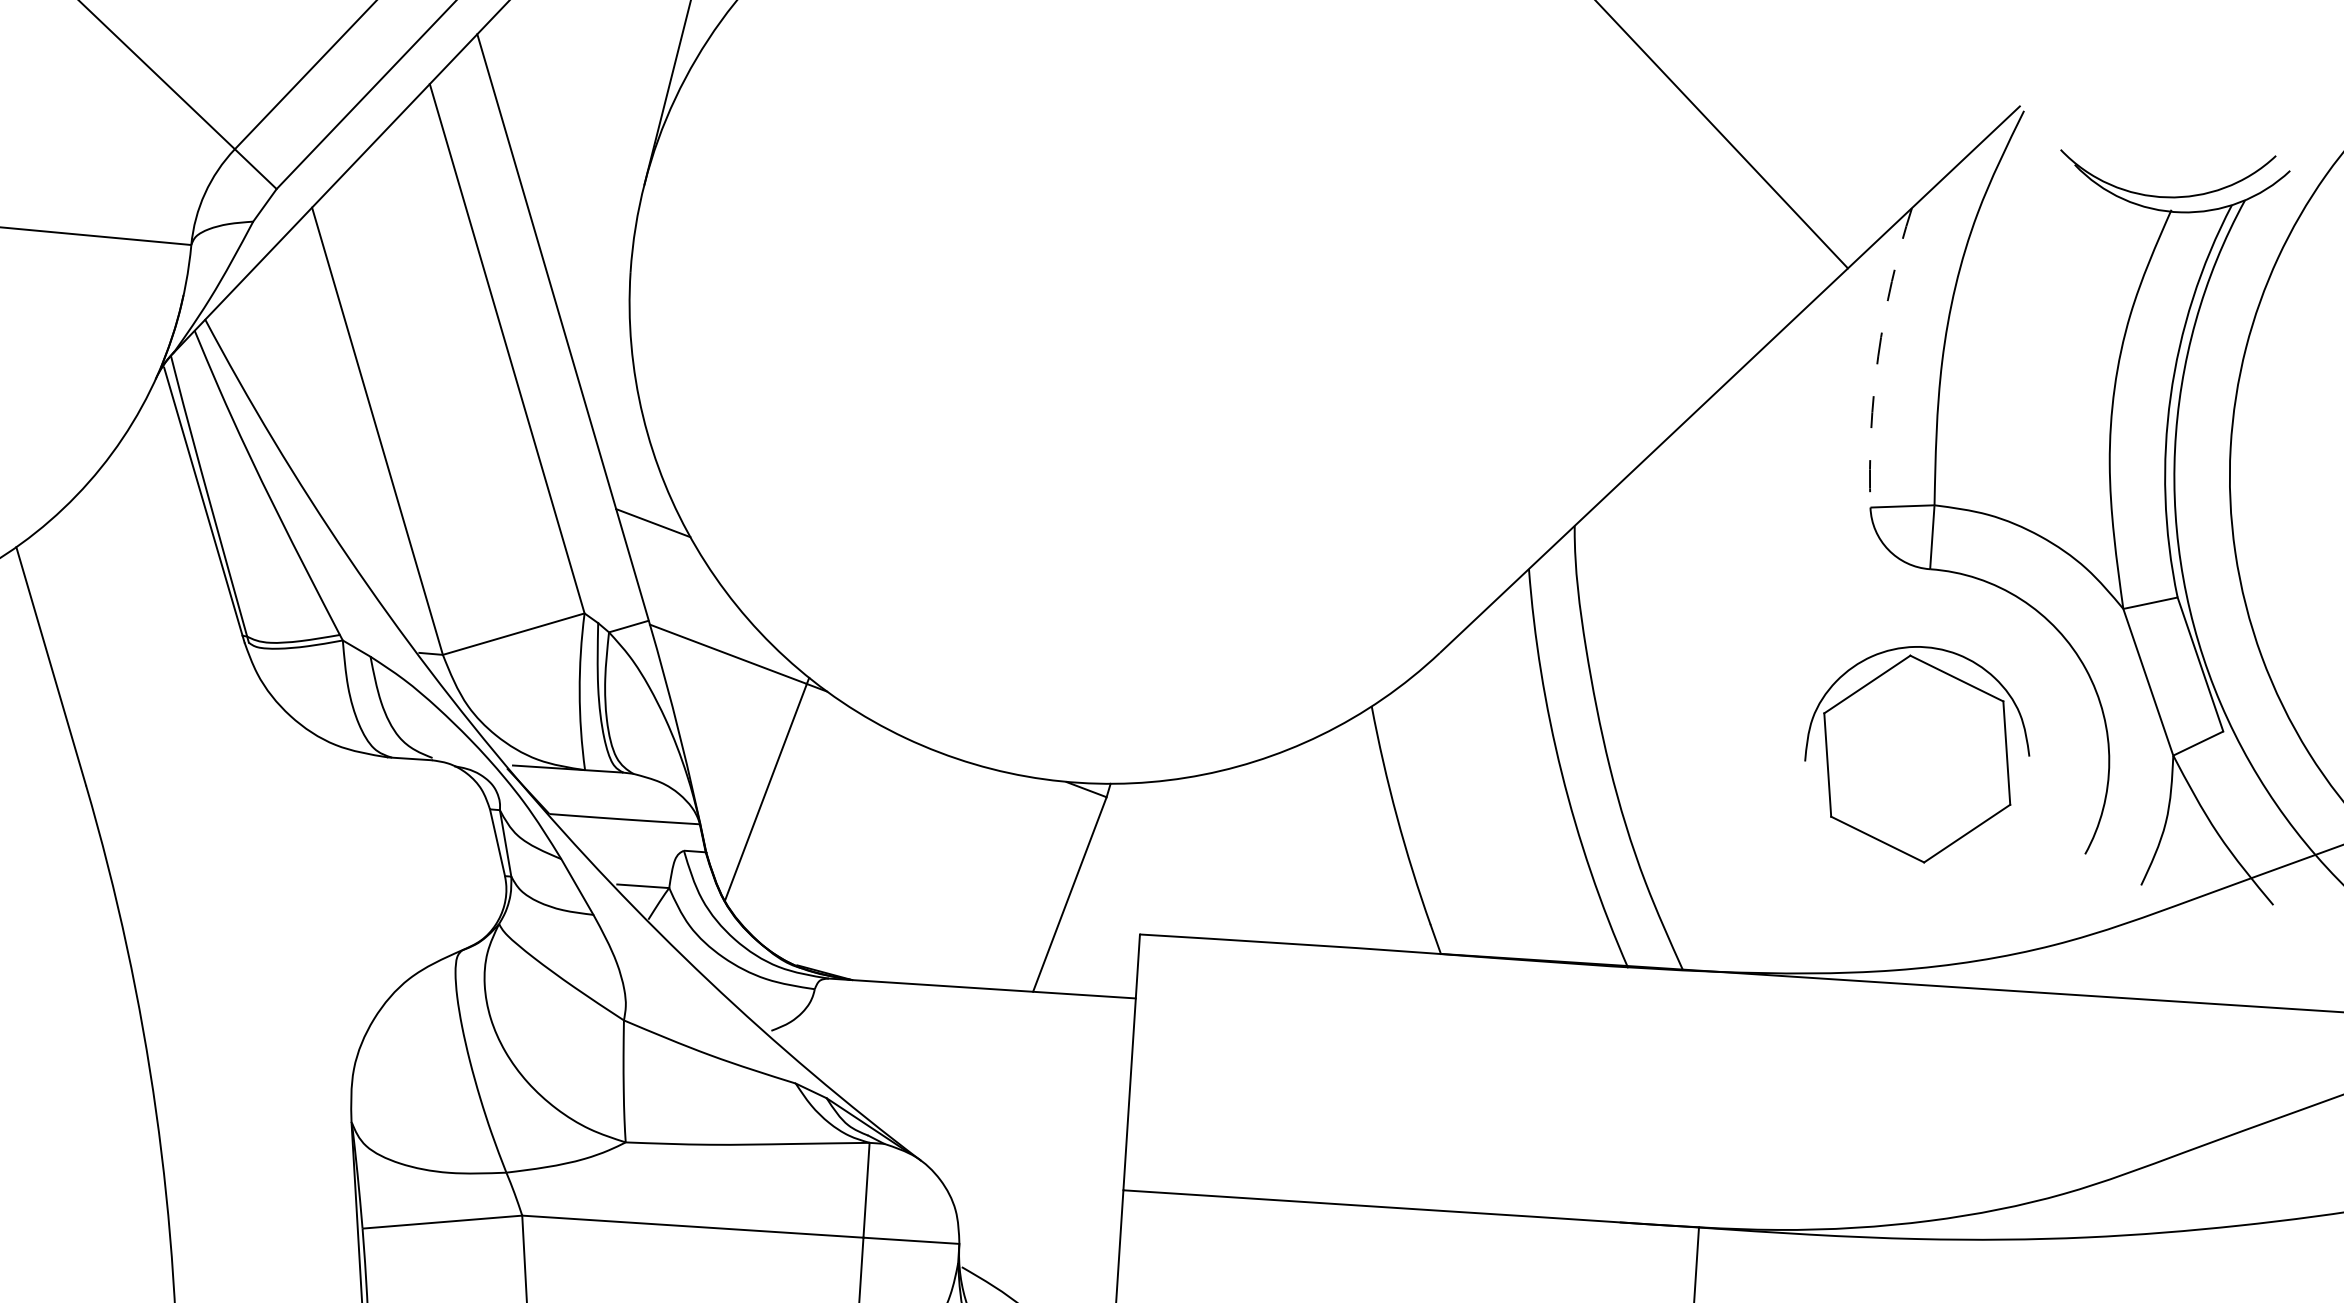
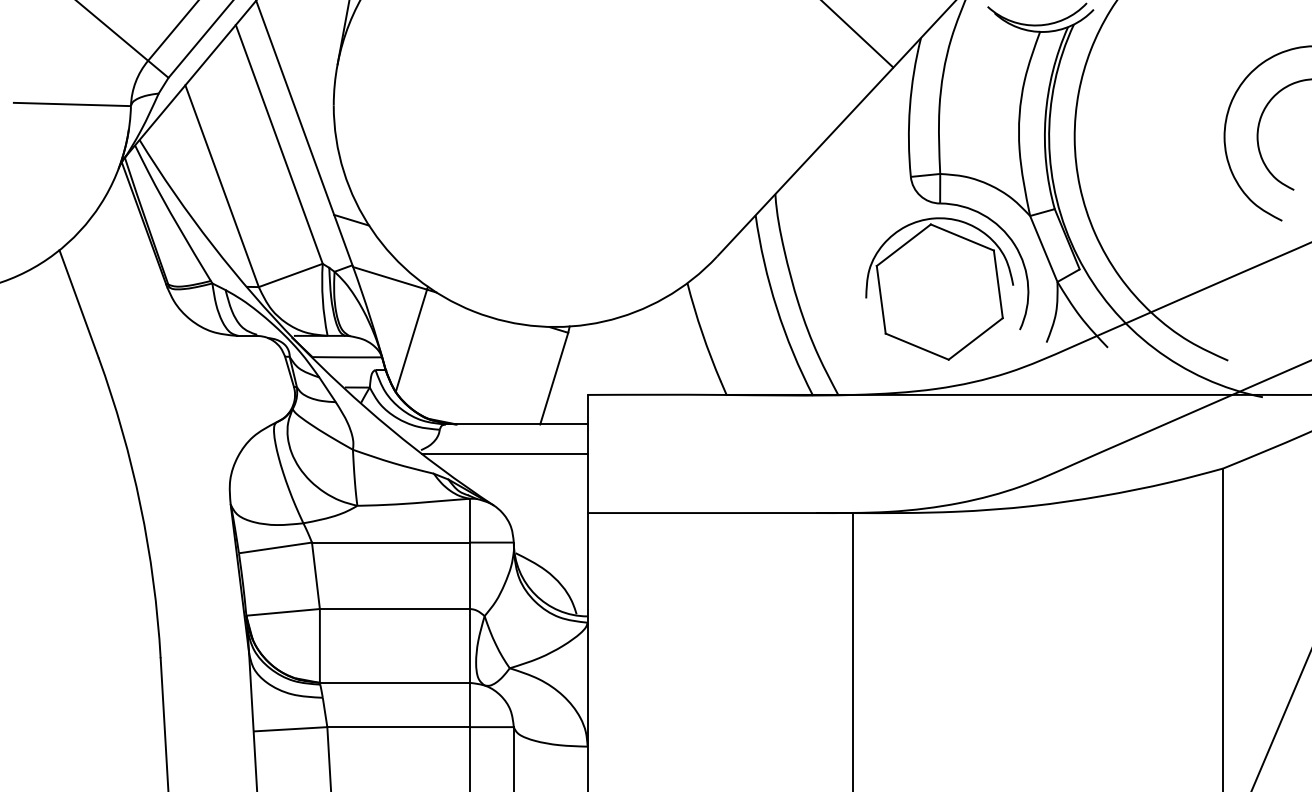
arc: (1877, 357) -> (909, 107), dashed -> solid
part: (1916, 753) -> (939, 288), size x1.43
line: (951, 1049) -> (504, 453), added

